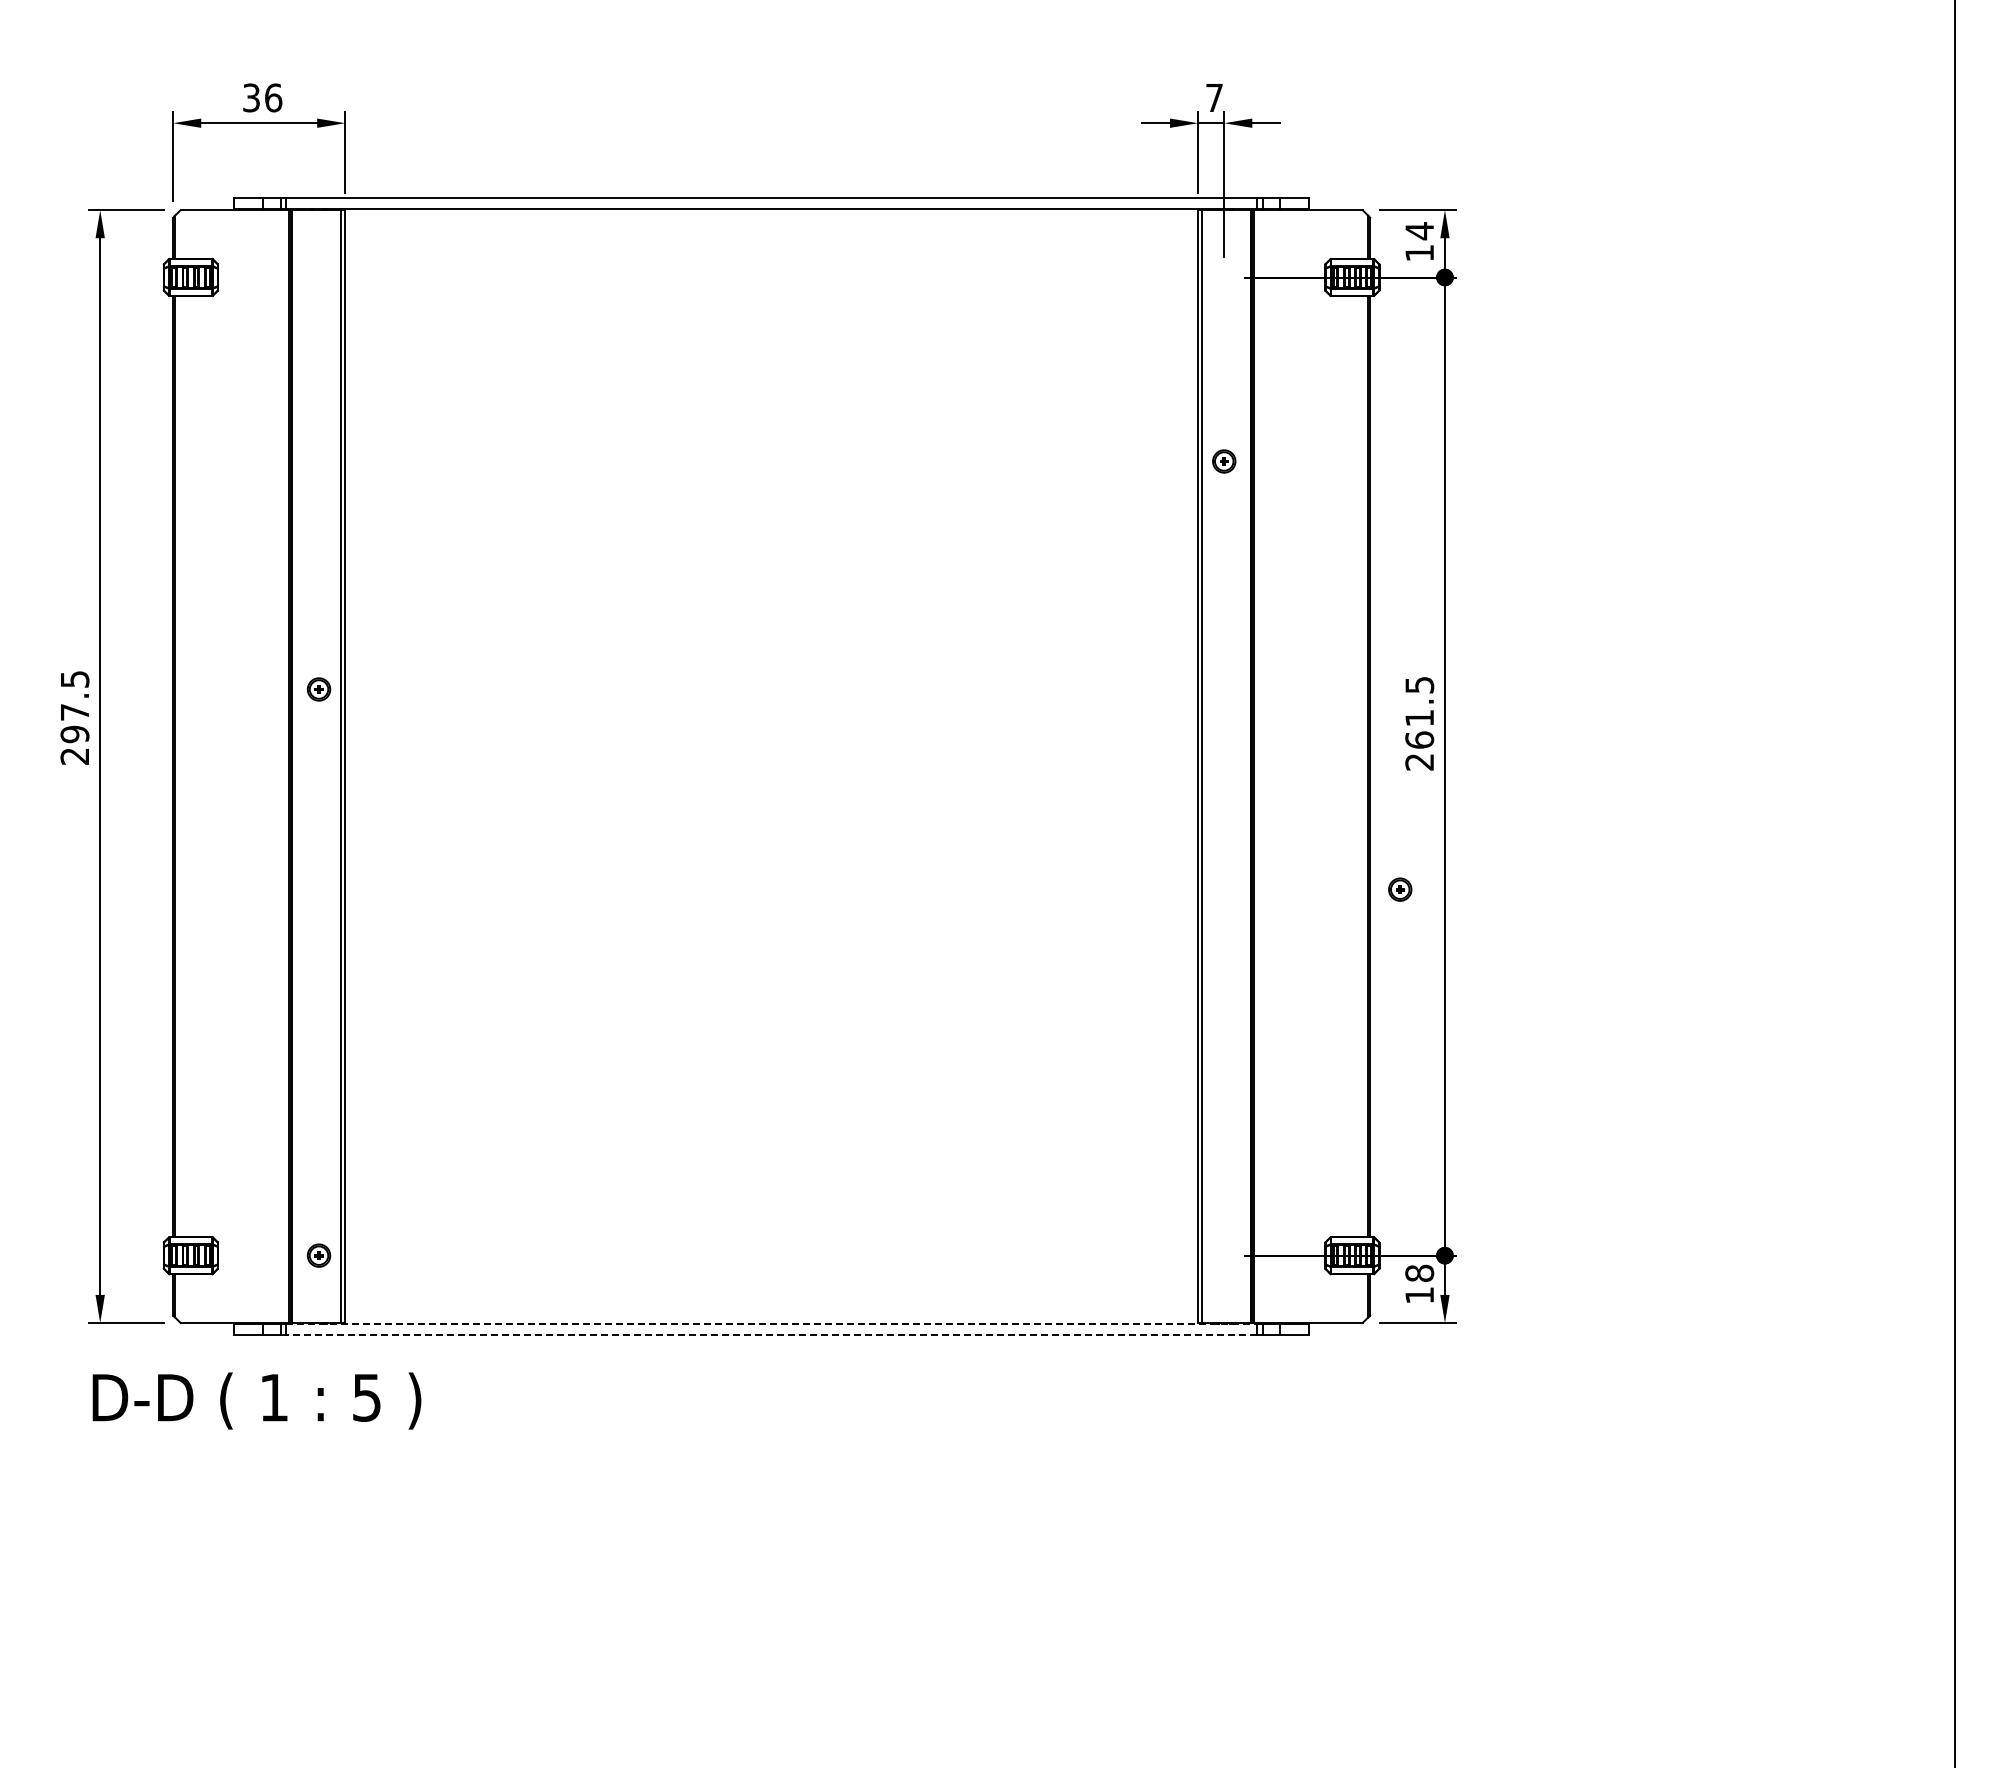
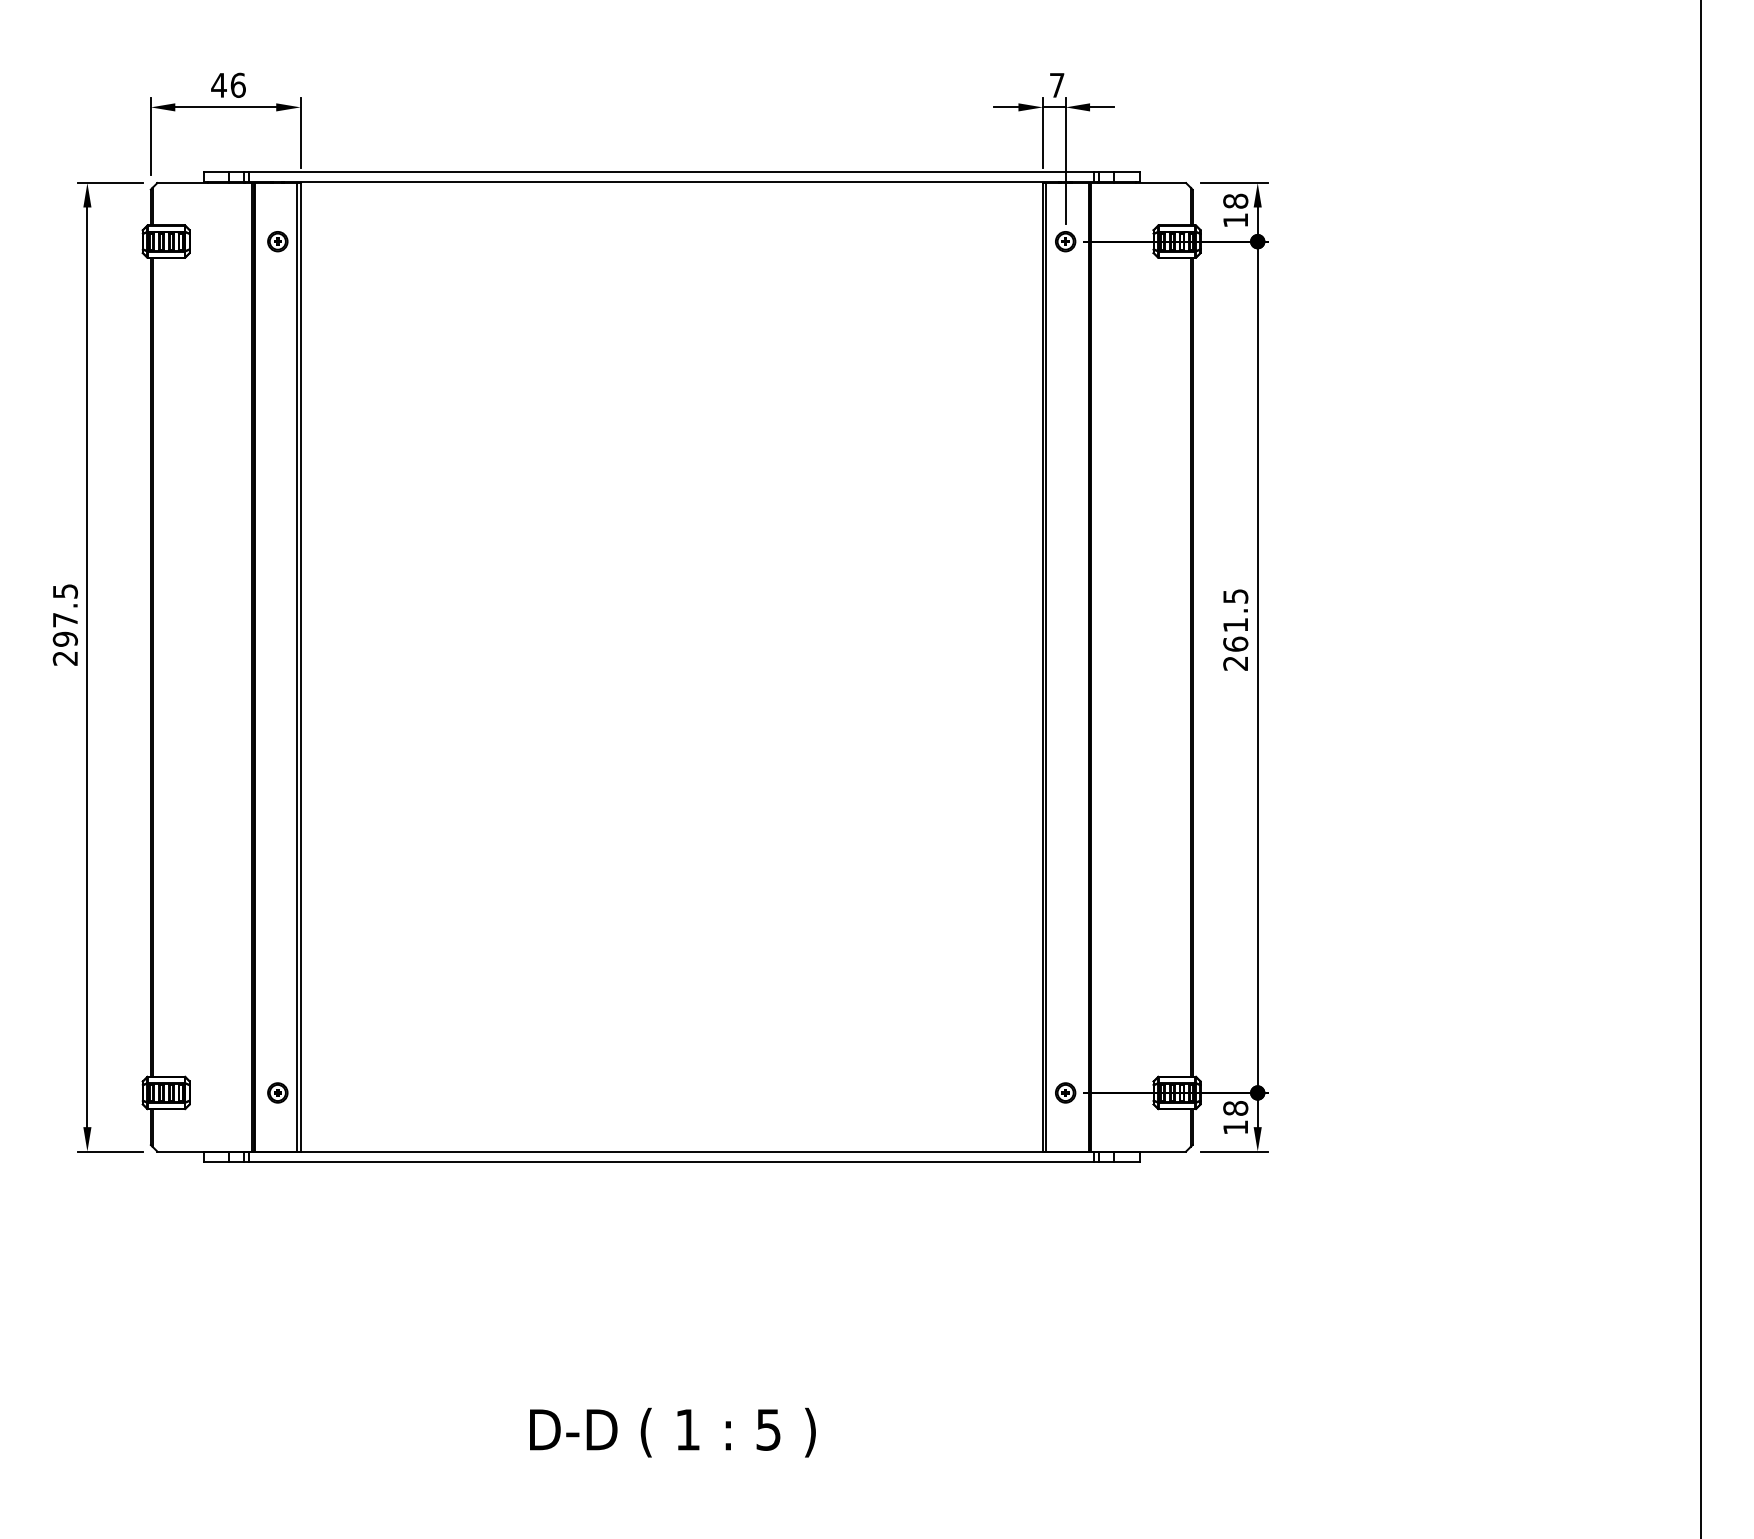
text: (251, 97) -> (219, 85), 36 -> 46
text: (1419, 231) -> (1235, 201), 14 -> 18
part: (1224, 461) -> (1065, 241), moved
part: (318, 689) -> (277, 241), moved
part: (1400, 889) -> (1065, 1092), moved
line: (771, 1323) -> (671, 1151), dashed -> solid
line: (771, 1335) -> (671, 1162), dashed -> solid
text: (256, 1400) -> (672, 1432), moved

